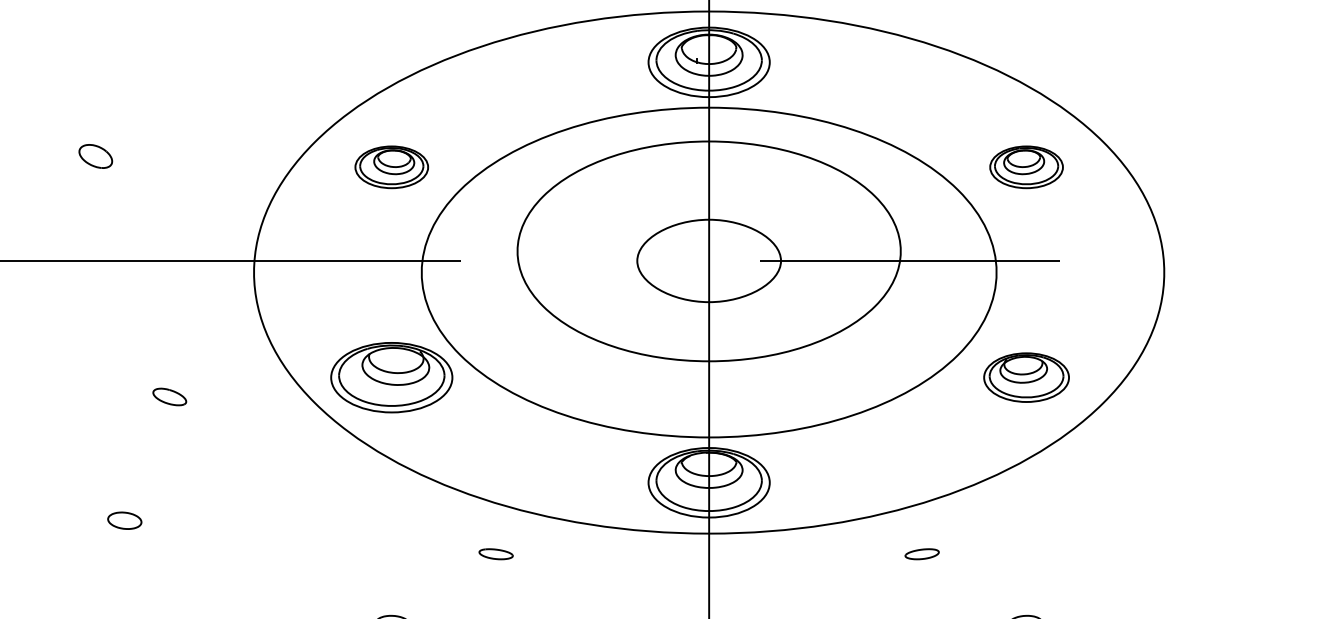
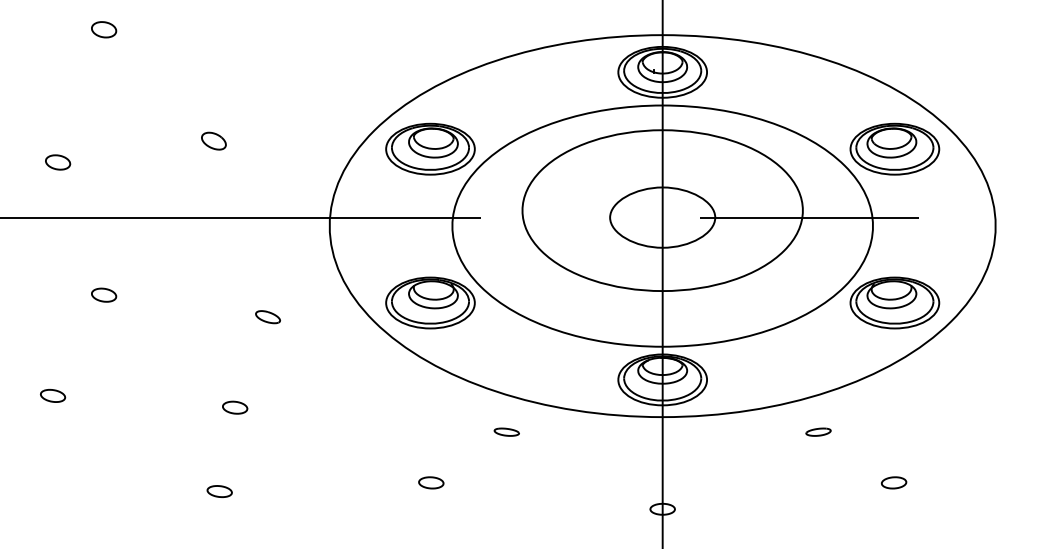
part: (391, 166) -> (430, 148), size x1.67
part: (1026, 166) -> (894, 148), size x1.67
part: (1026, 376) -> (894, 302), size x1.43

